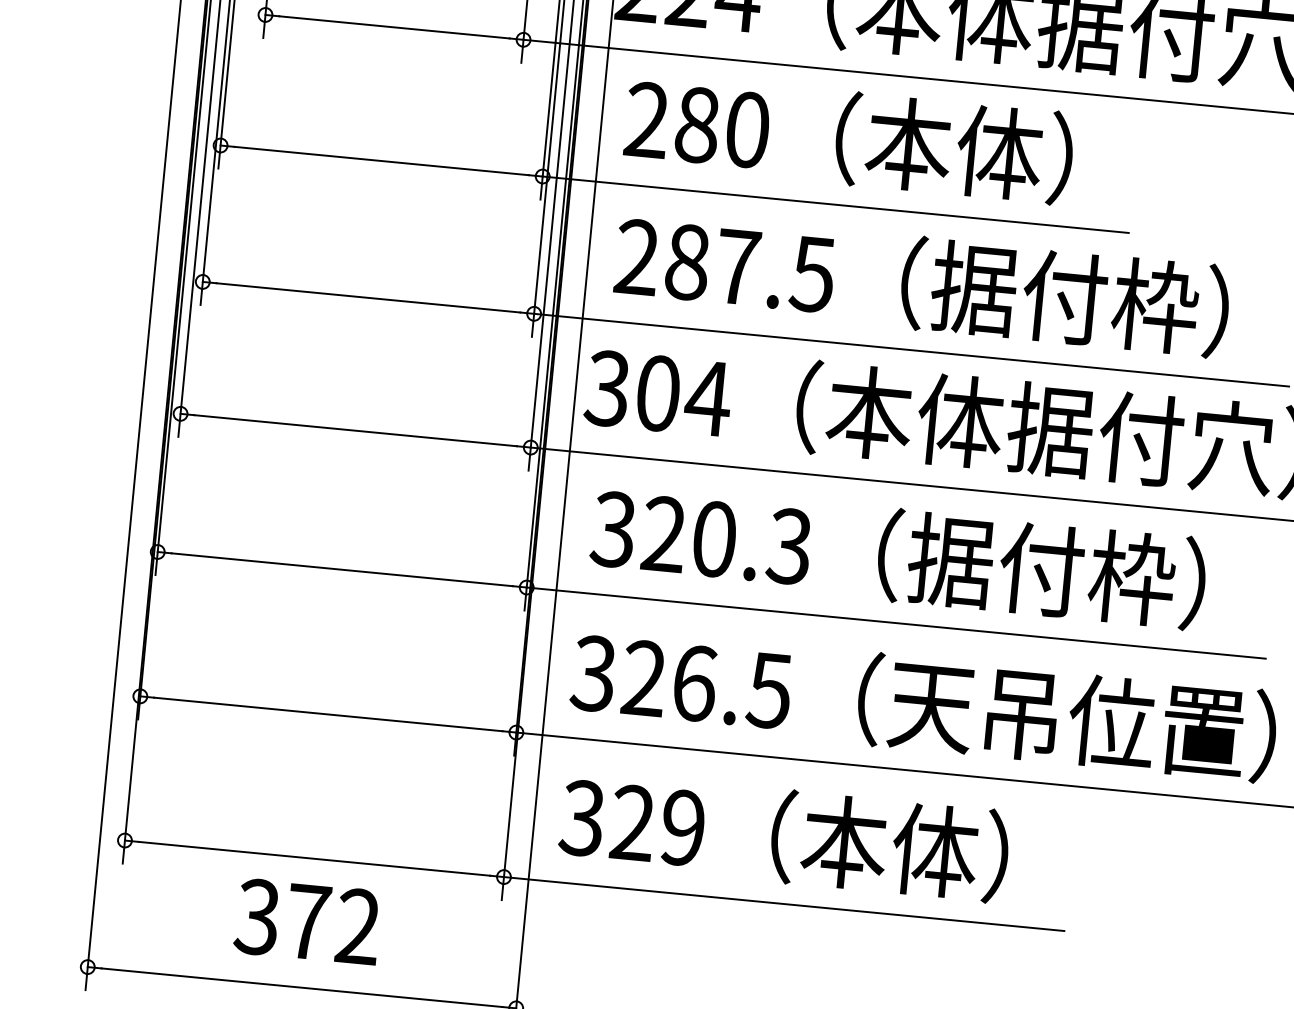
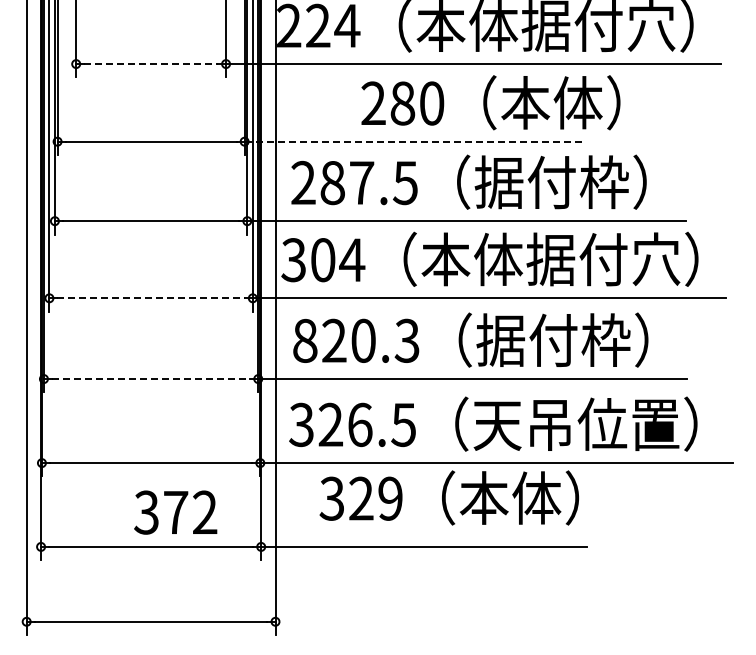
line: (395, 28) -> (151, 64), solid -> dashed
text: (848, 137) -> (490, 102), moved
line: (836, 204) -> (415, 141), solid -> dashed
line: (356, 431) -> (151, 298), solid -> dashed
text: (612, 528) -> (304, 340), 320.3 -> 820.3
line: (342, 570) -> (151, 379), solid -> dashed
text: (783, 835) -> (448, 497), moved
text: (307, 921) -> (175, 512), moved

